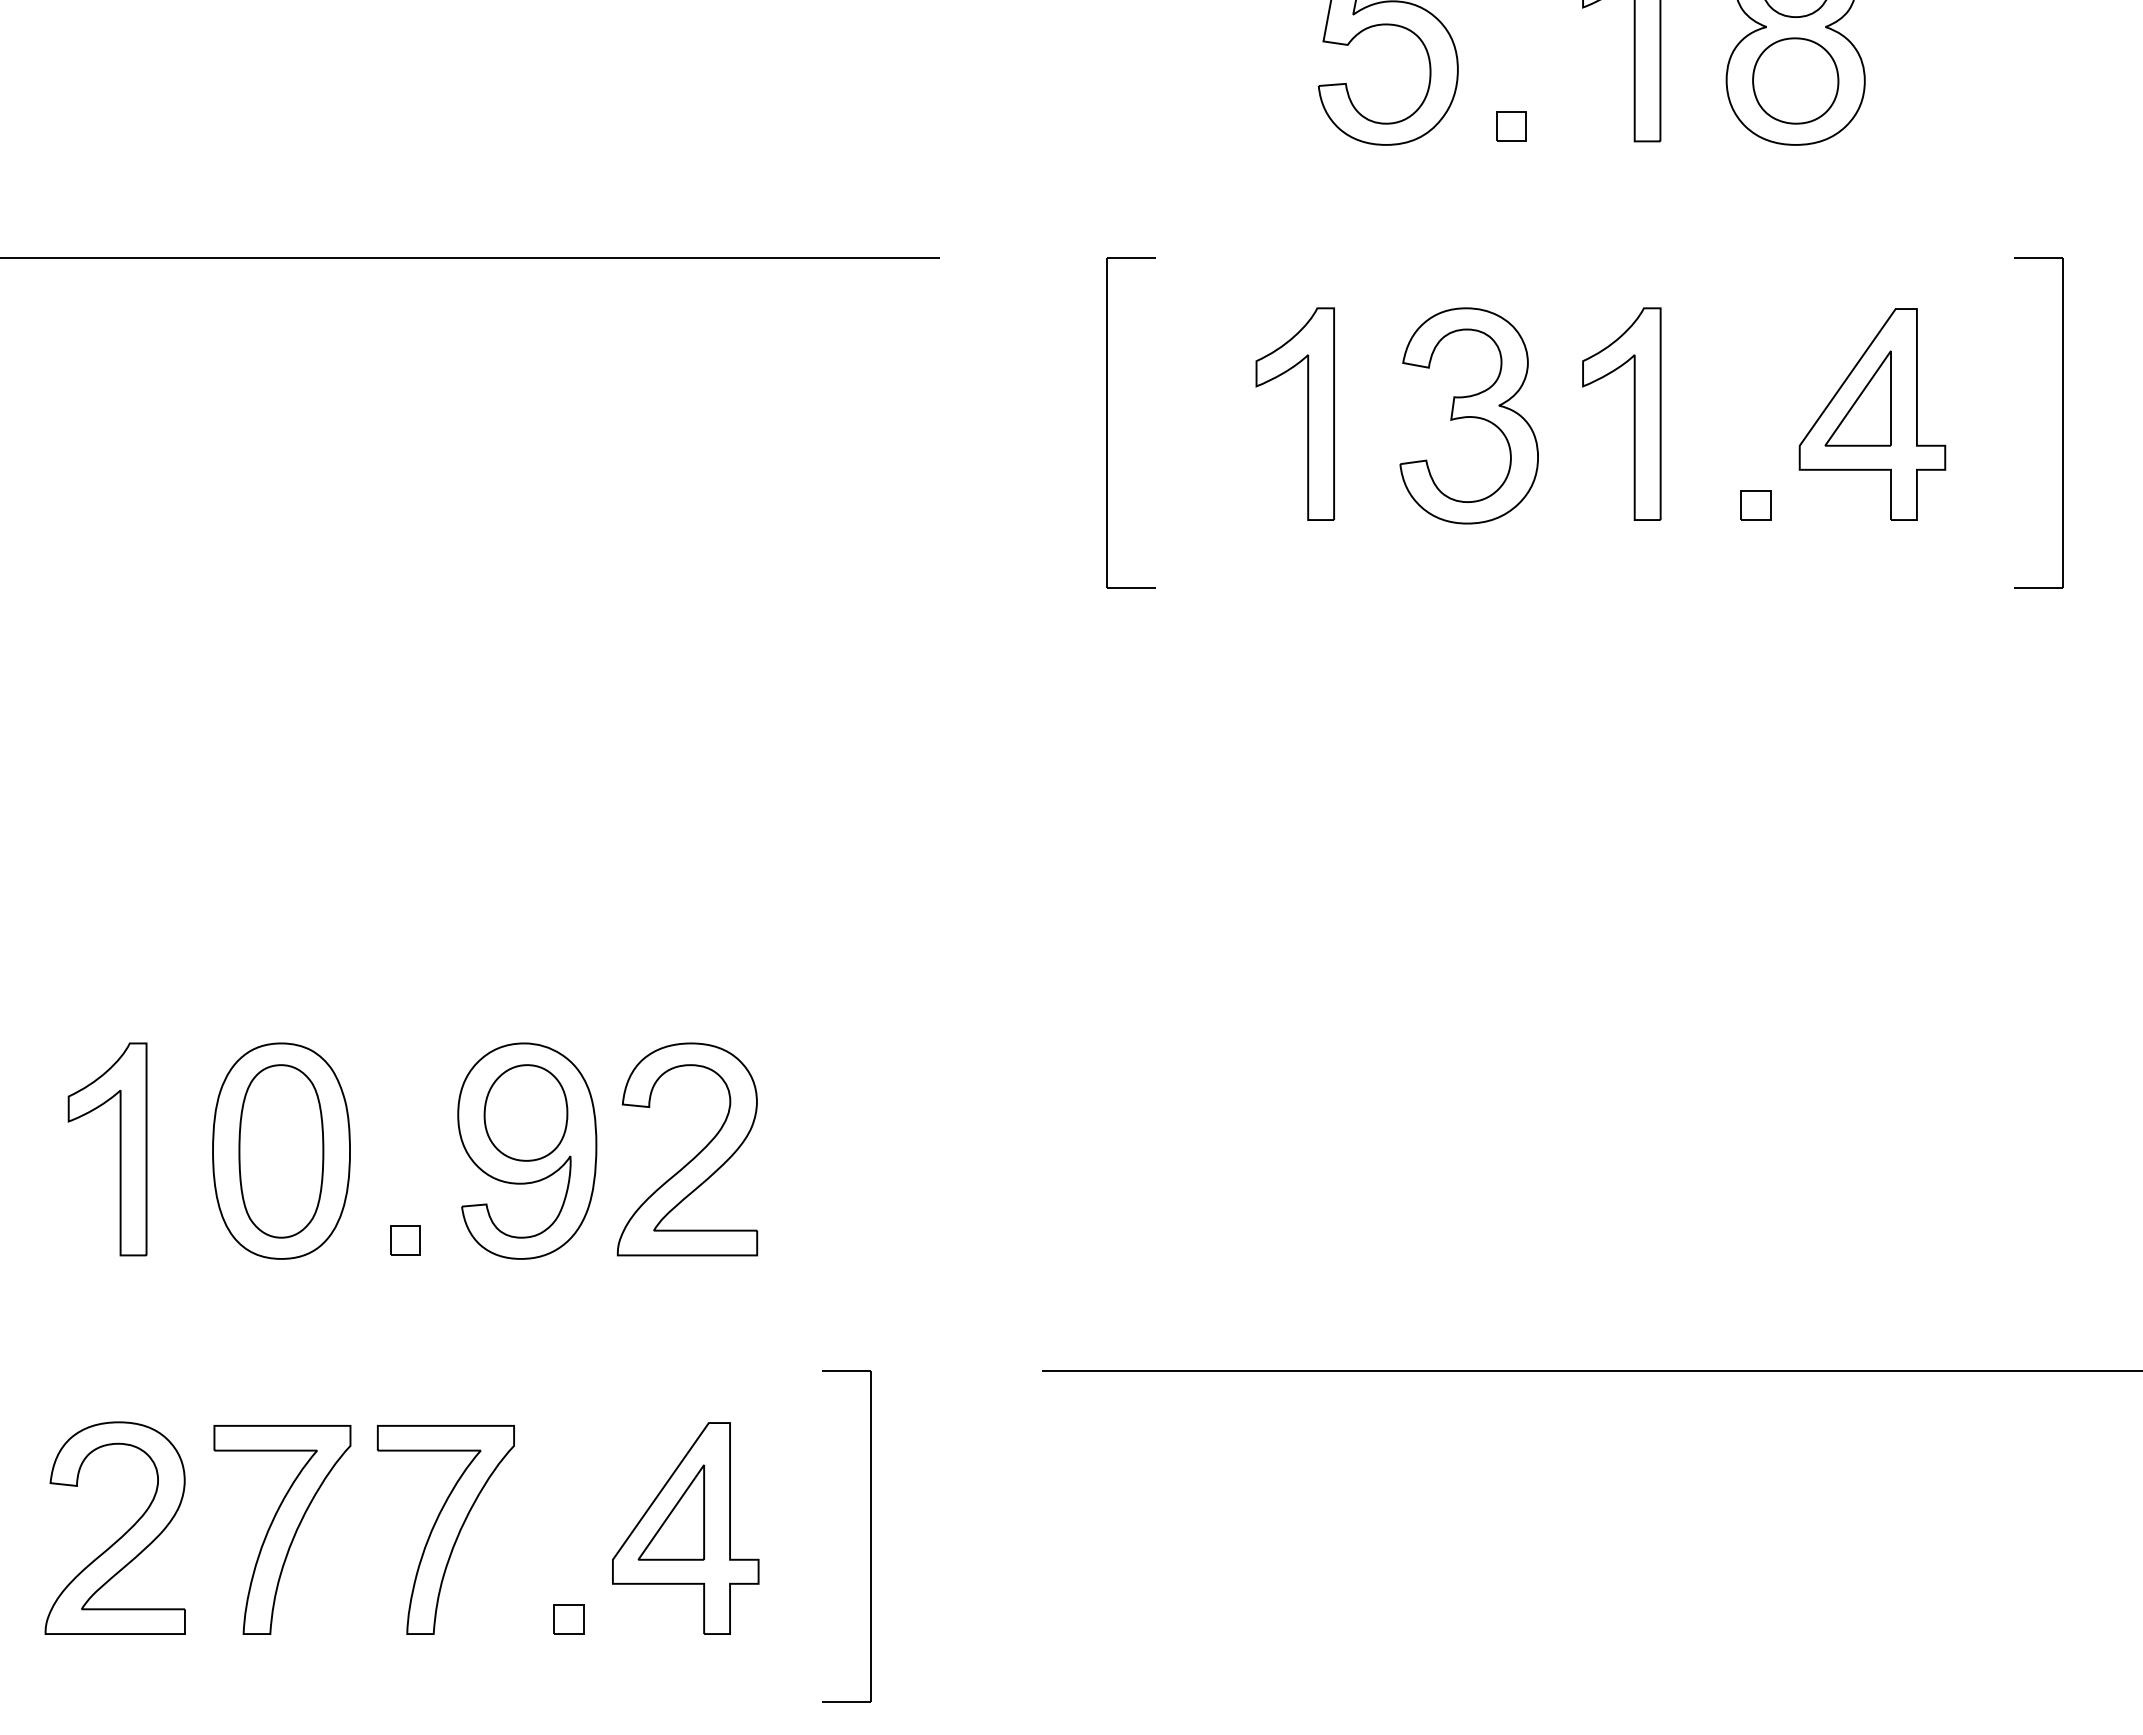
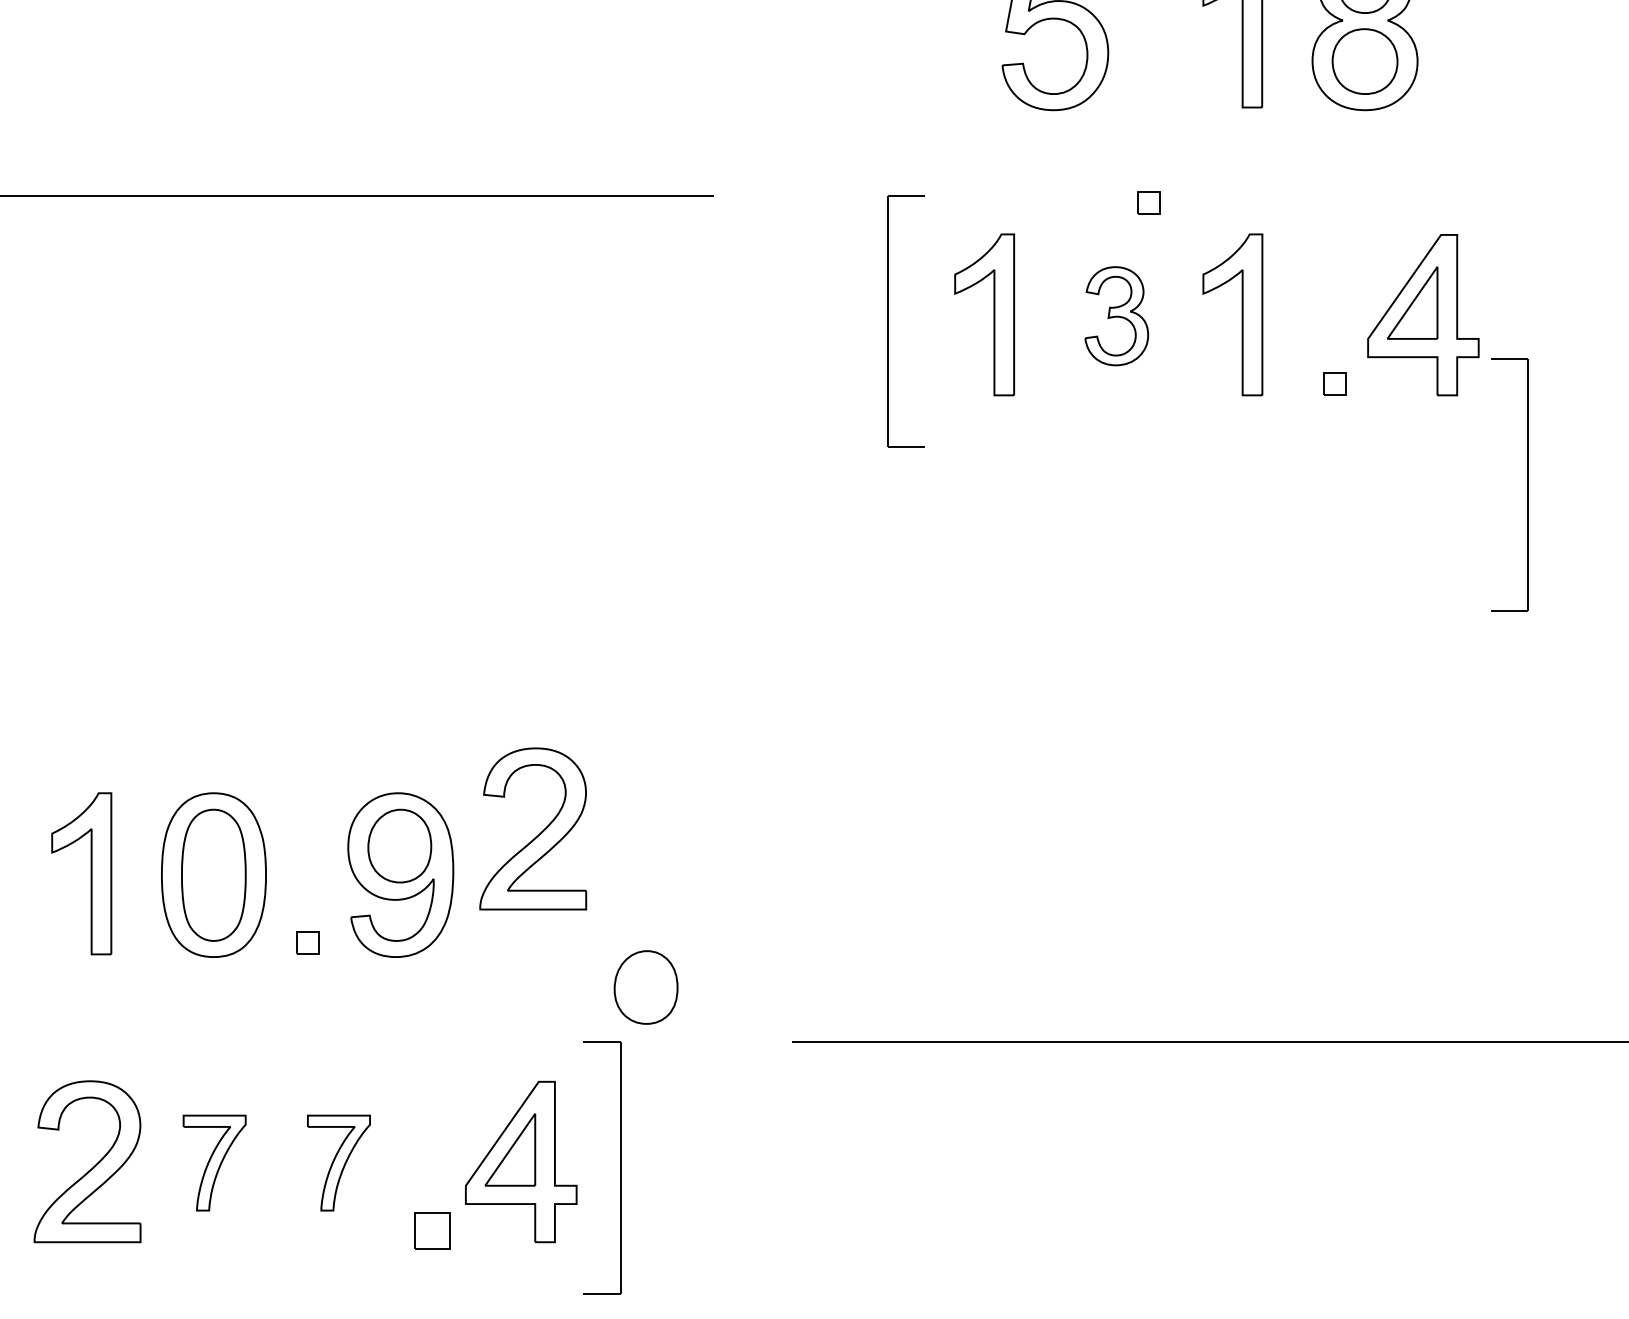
part: (1511, 126) -> (1148, 202), moved
part: (1468, 415) -> (1116, 315), size x0.6
part: (1107, 422) -> (888, 321), moved
part: (2062, 422) -> (1527, 484), moved
part: (694, 1156) -> (538, 834), moved
part: (849, 1298) -> (645, 987), added
part: (282, 1529) -> (214, 1162), size x0.6
part: (445, 1529) -> (338, 1162), size x0.6
part: (870, 1536) -> (619, 1168), moved
part: (568, 1619) -> (432, 1231), size x1.6

